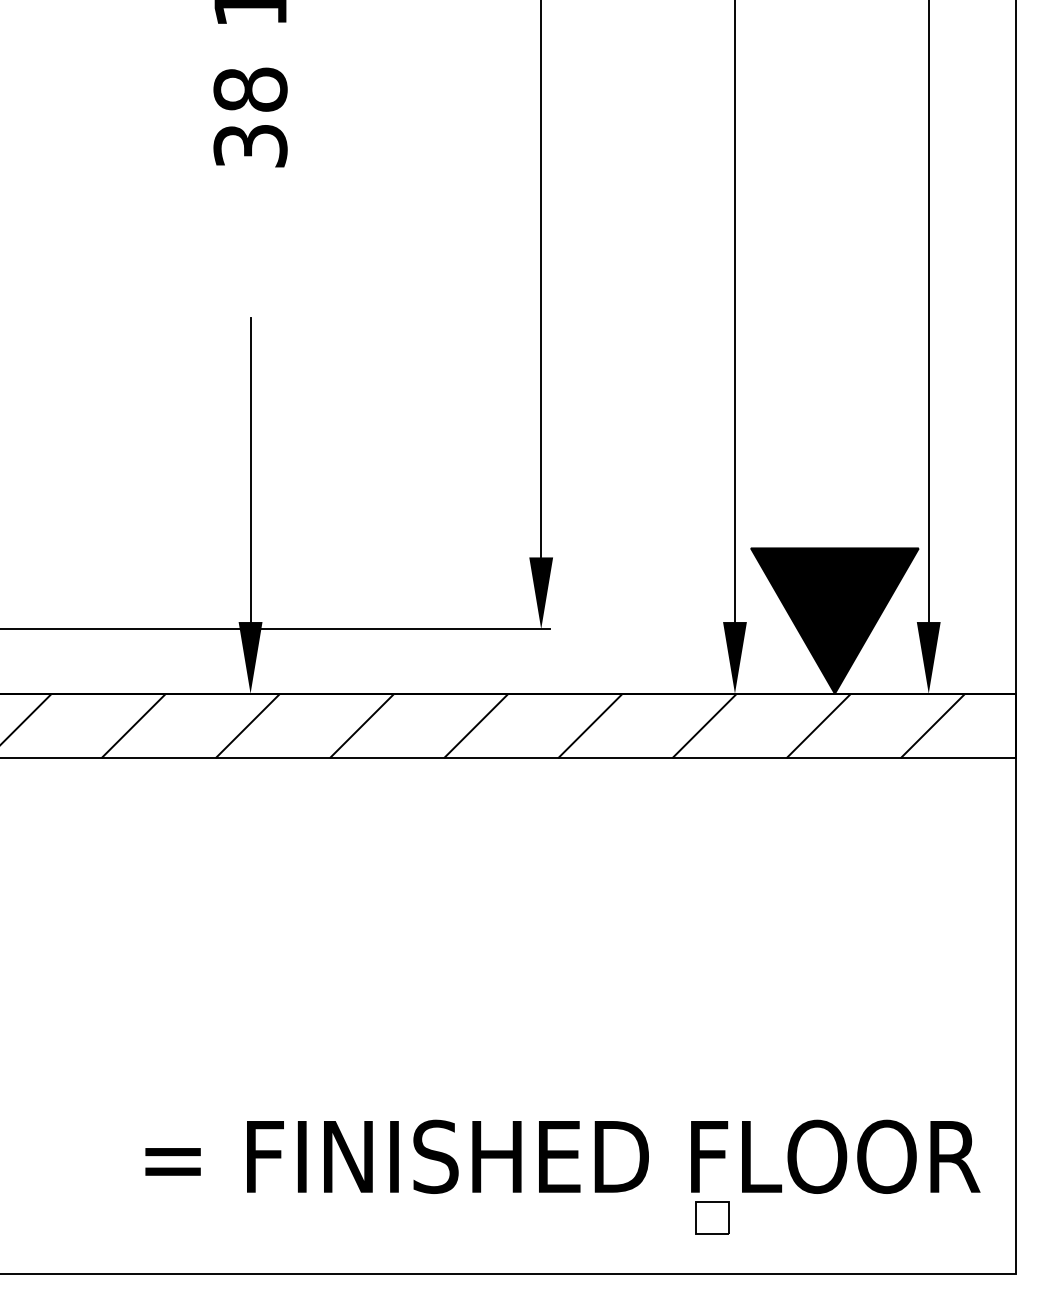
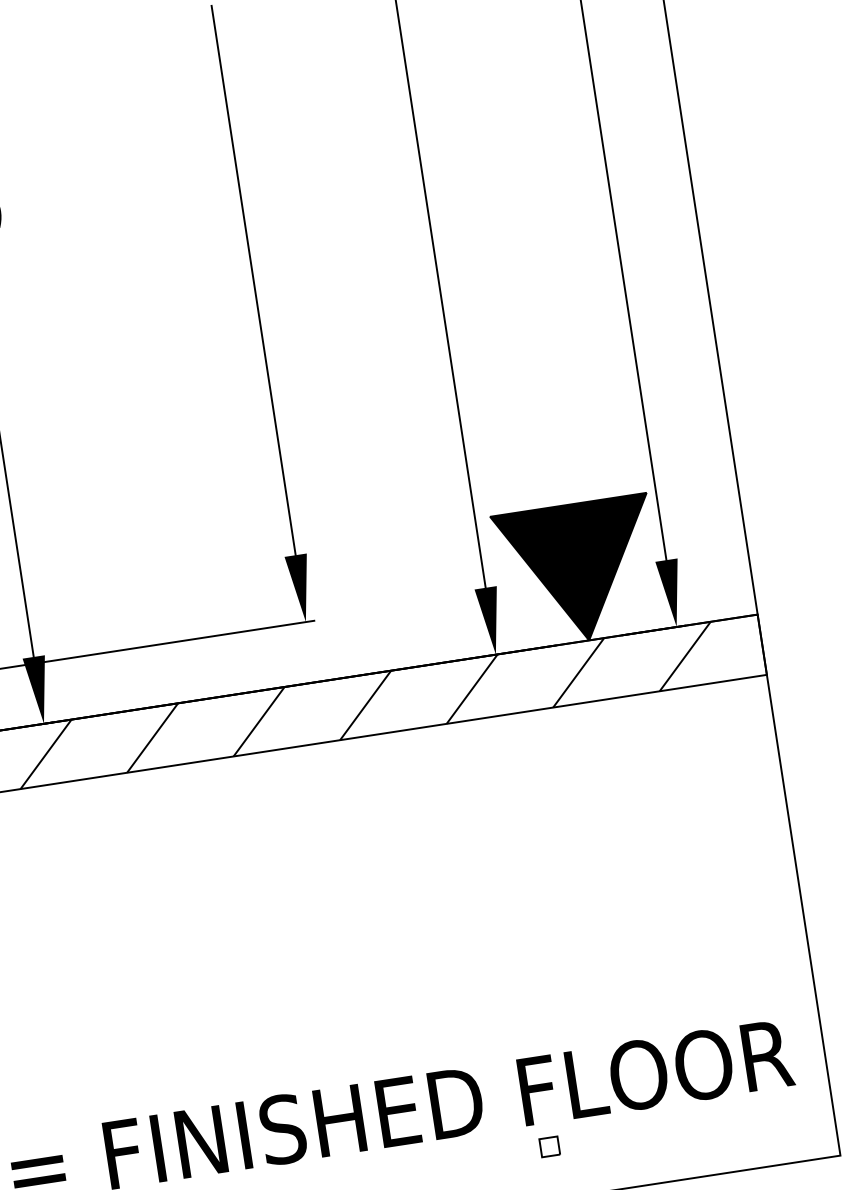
part: (712, 1217) -> (549, 1146), size x0.6

